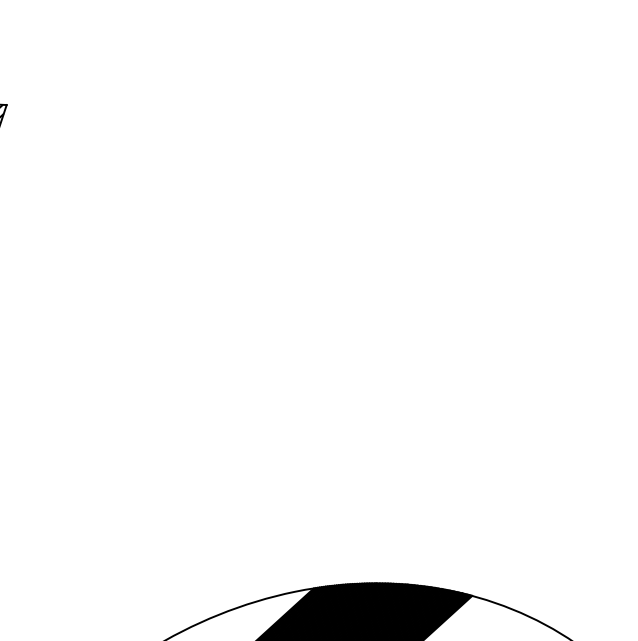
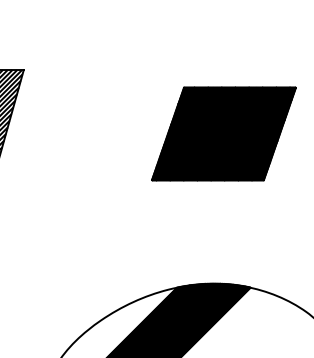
part: (429, 261) -> (223, 133), added

